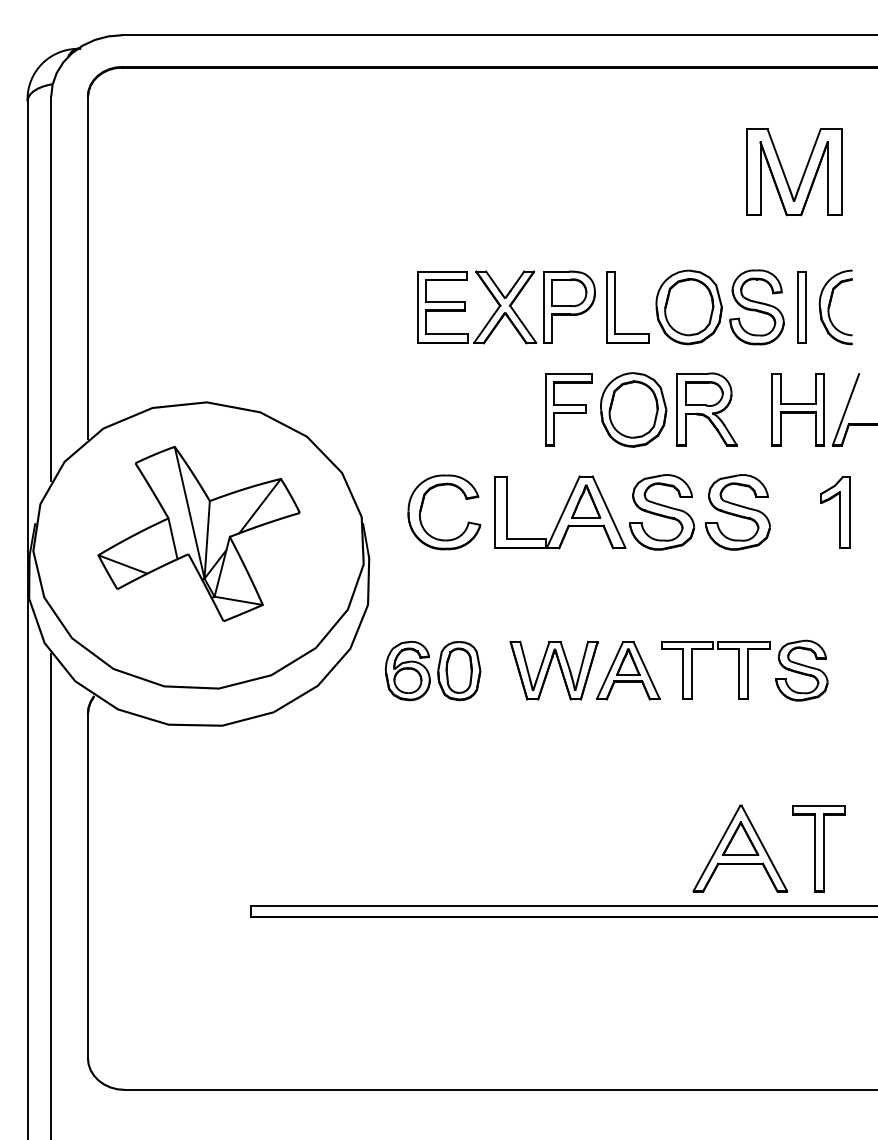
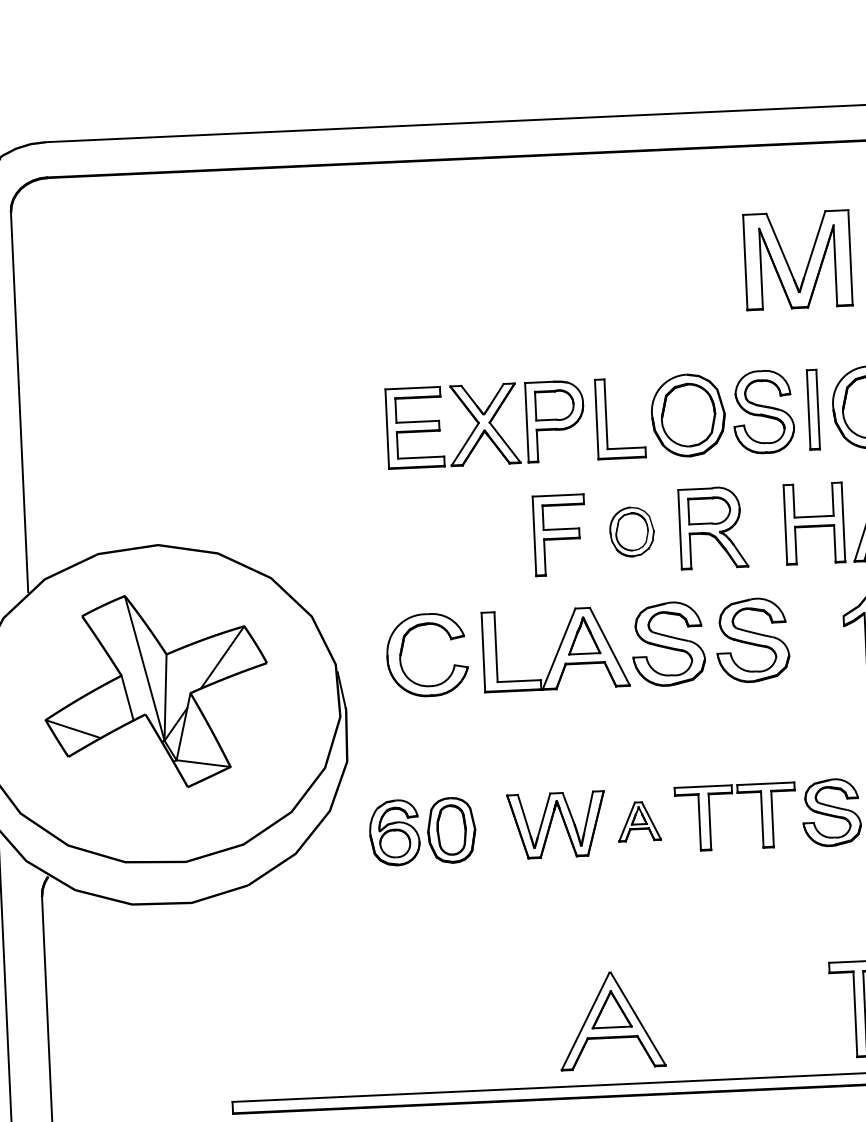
part: (633, 409) -> (631, 531), size x0.6
part: (628, 670) -> (639, 821), size x0.6
part: (740, 848) -> (611, 1020), moved

